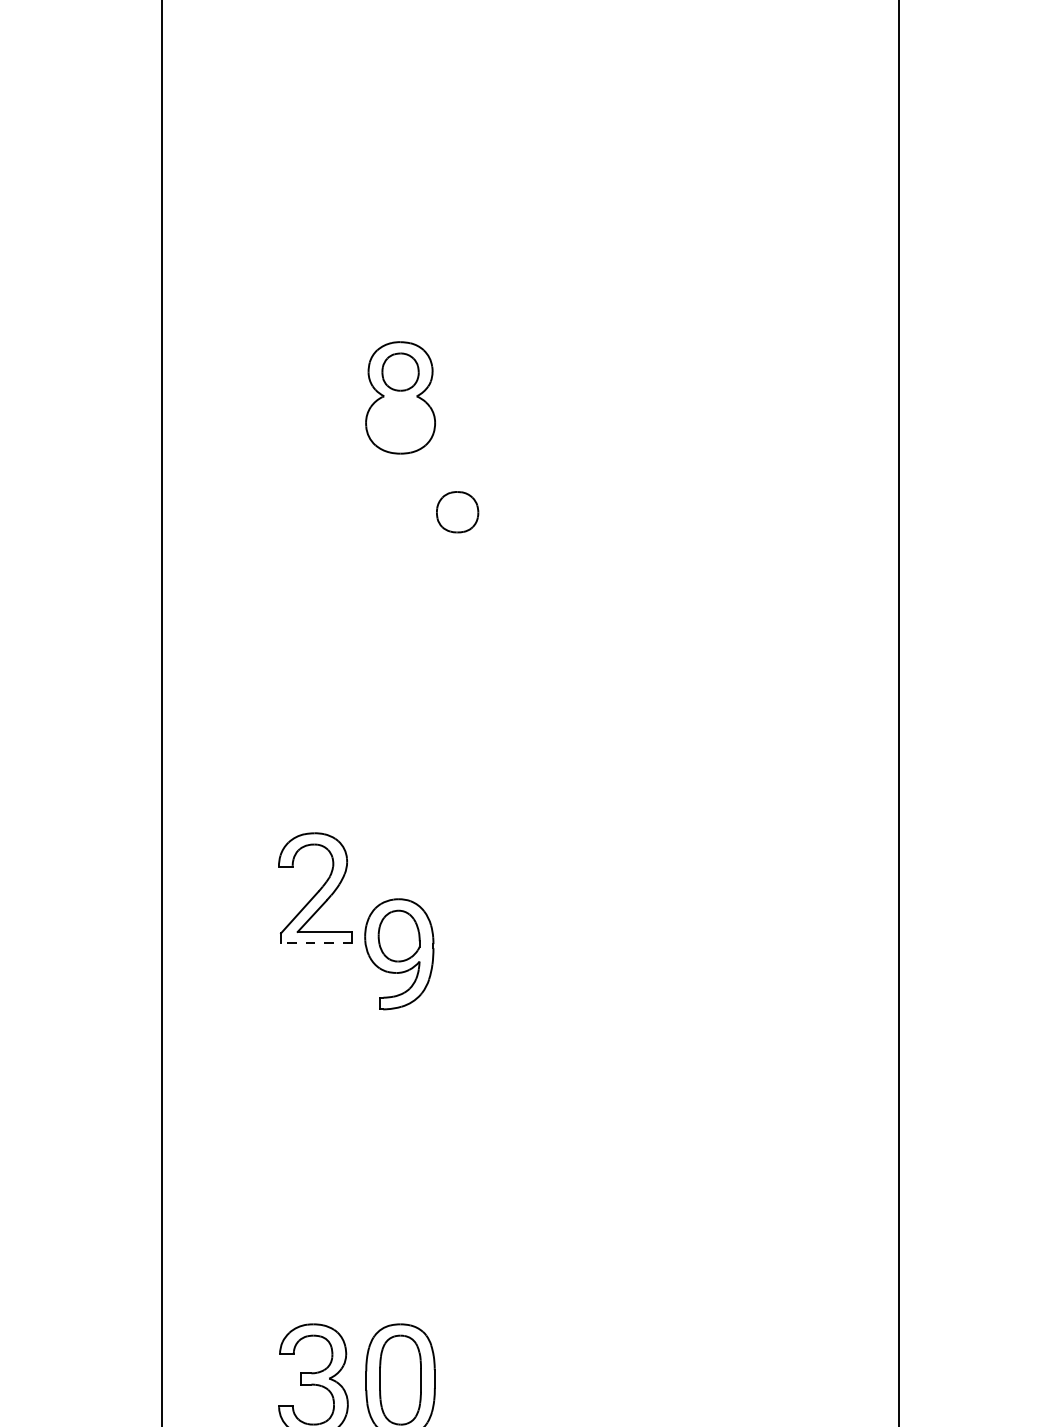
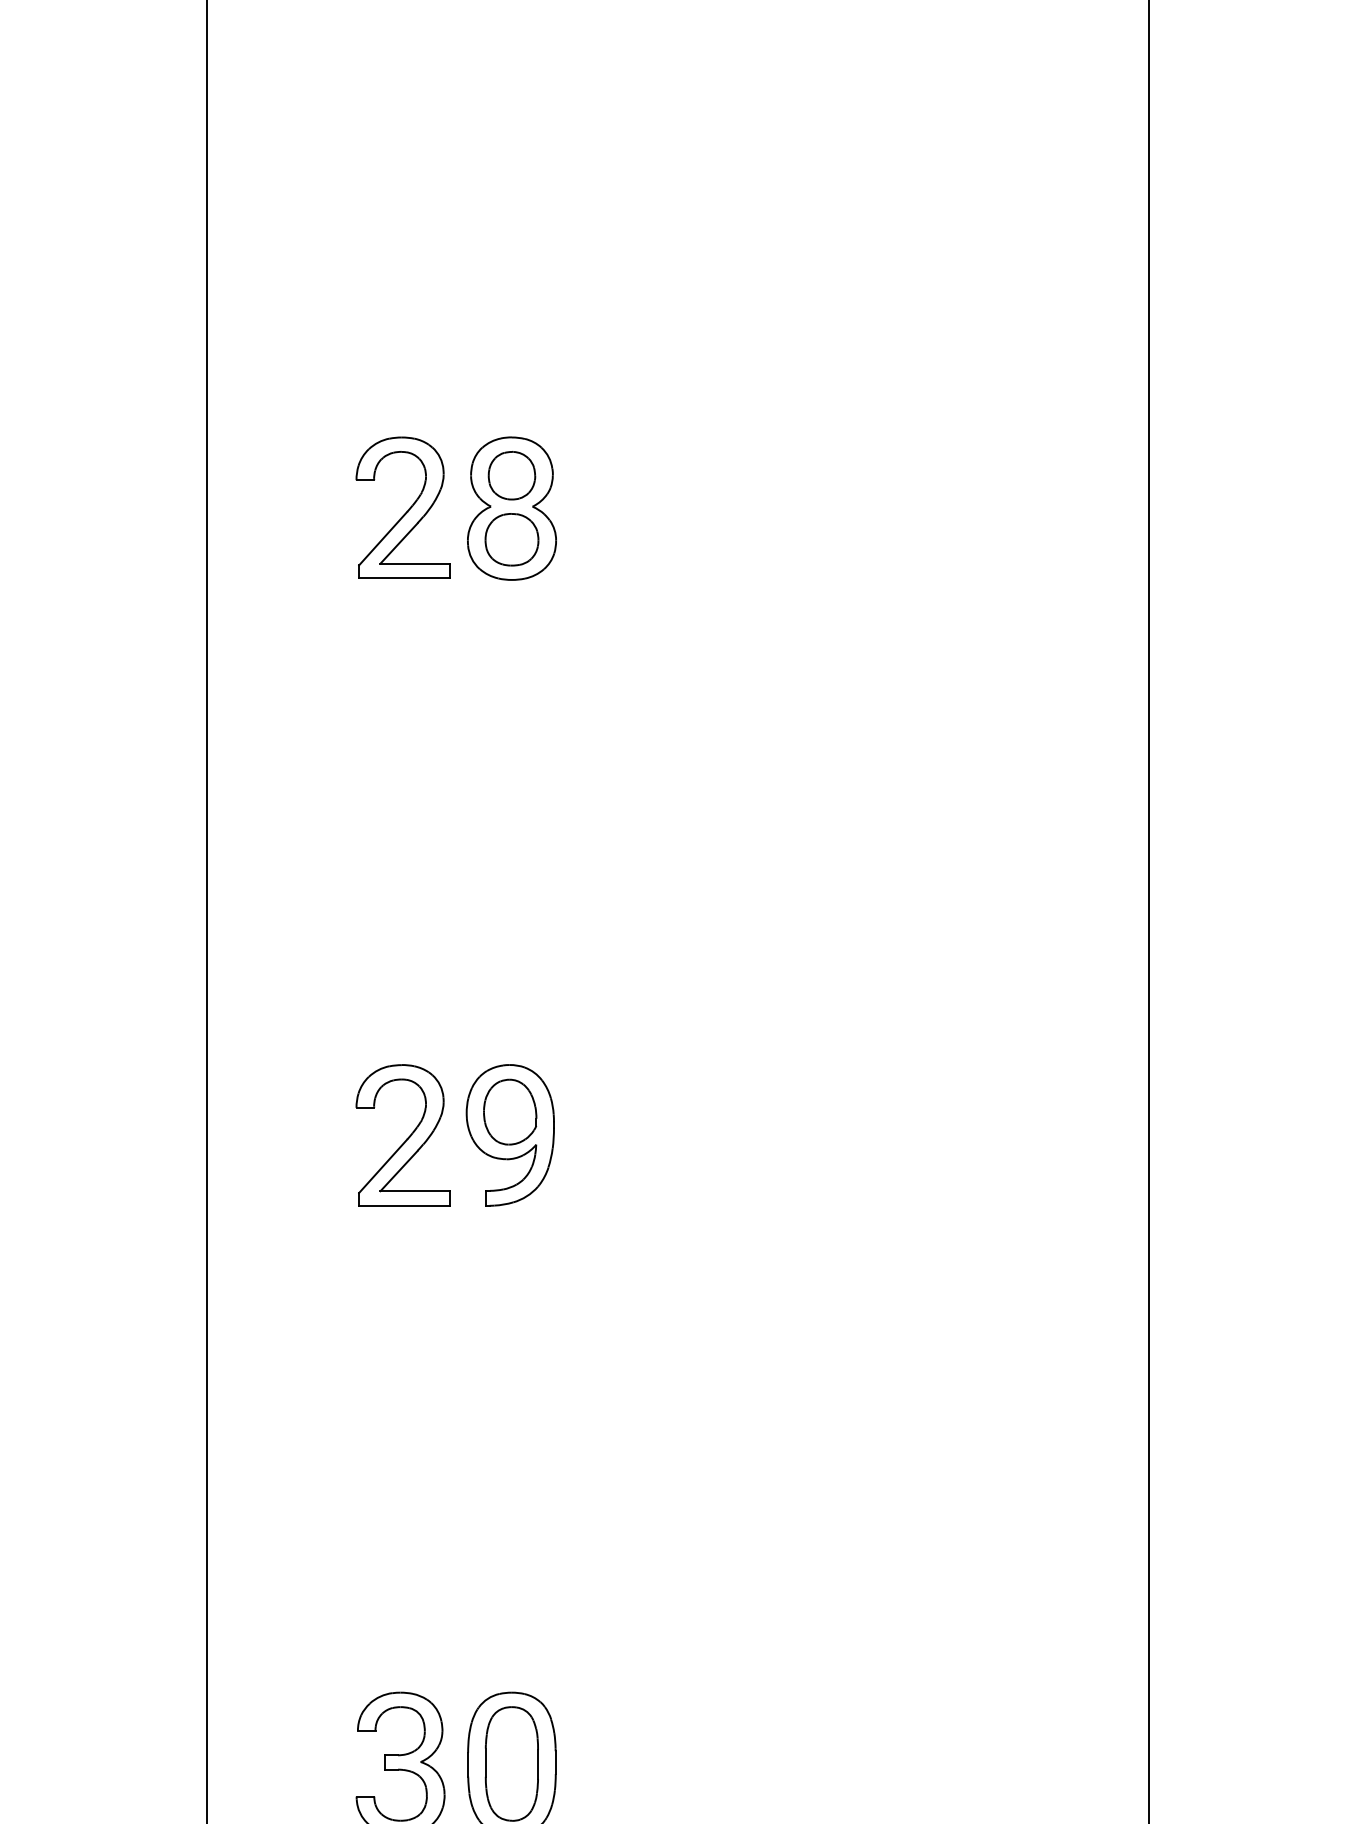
part: (315, 396) -> (403, 506), added
part: (457, 512) -> (511, 540), moved
line: (316, 943) -> (404, 1205), dashed -> solid
part: (399, 954) -> (510, 1135), moved

